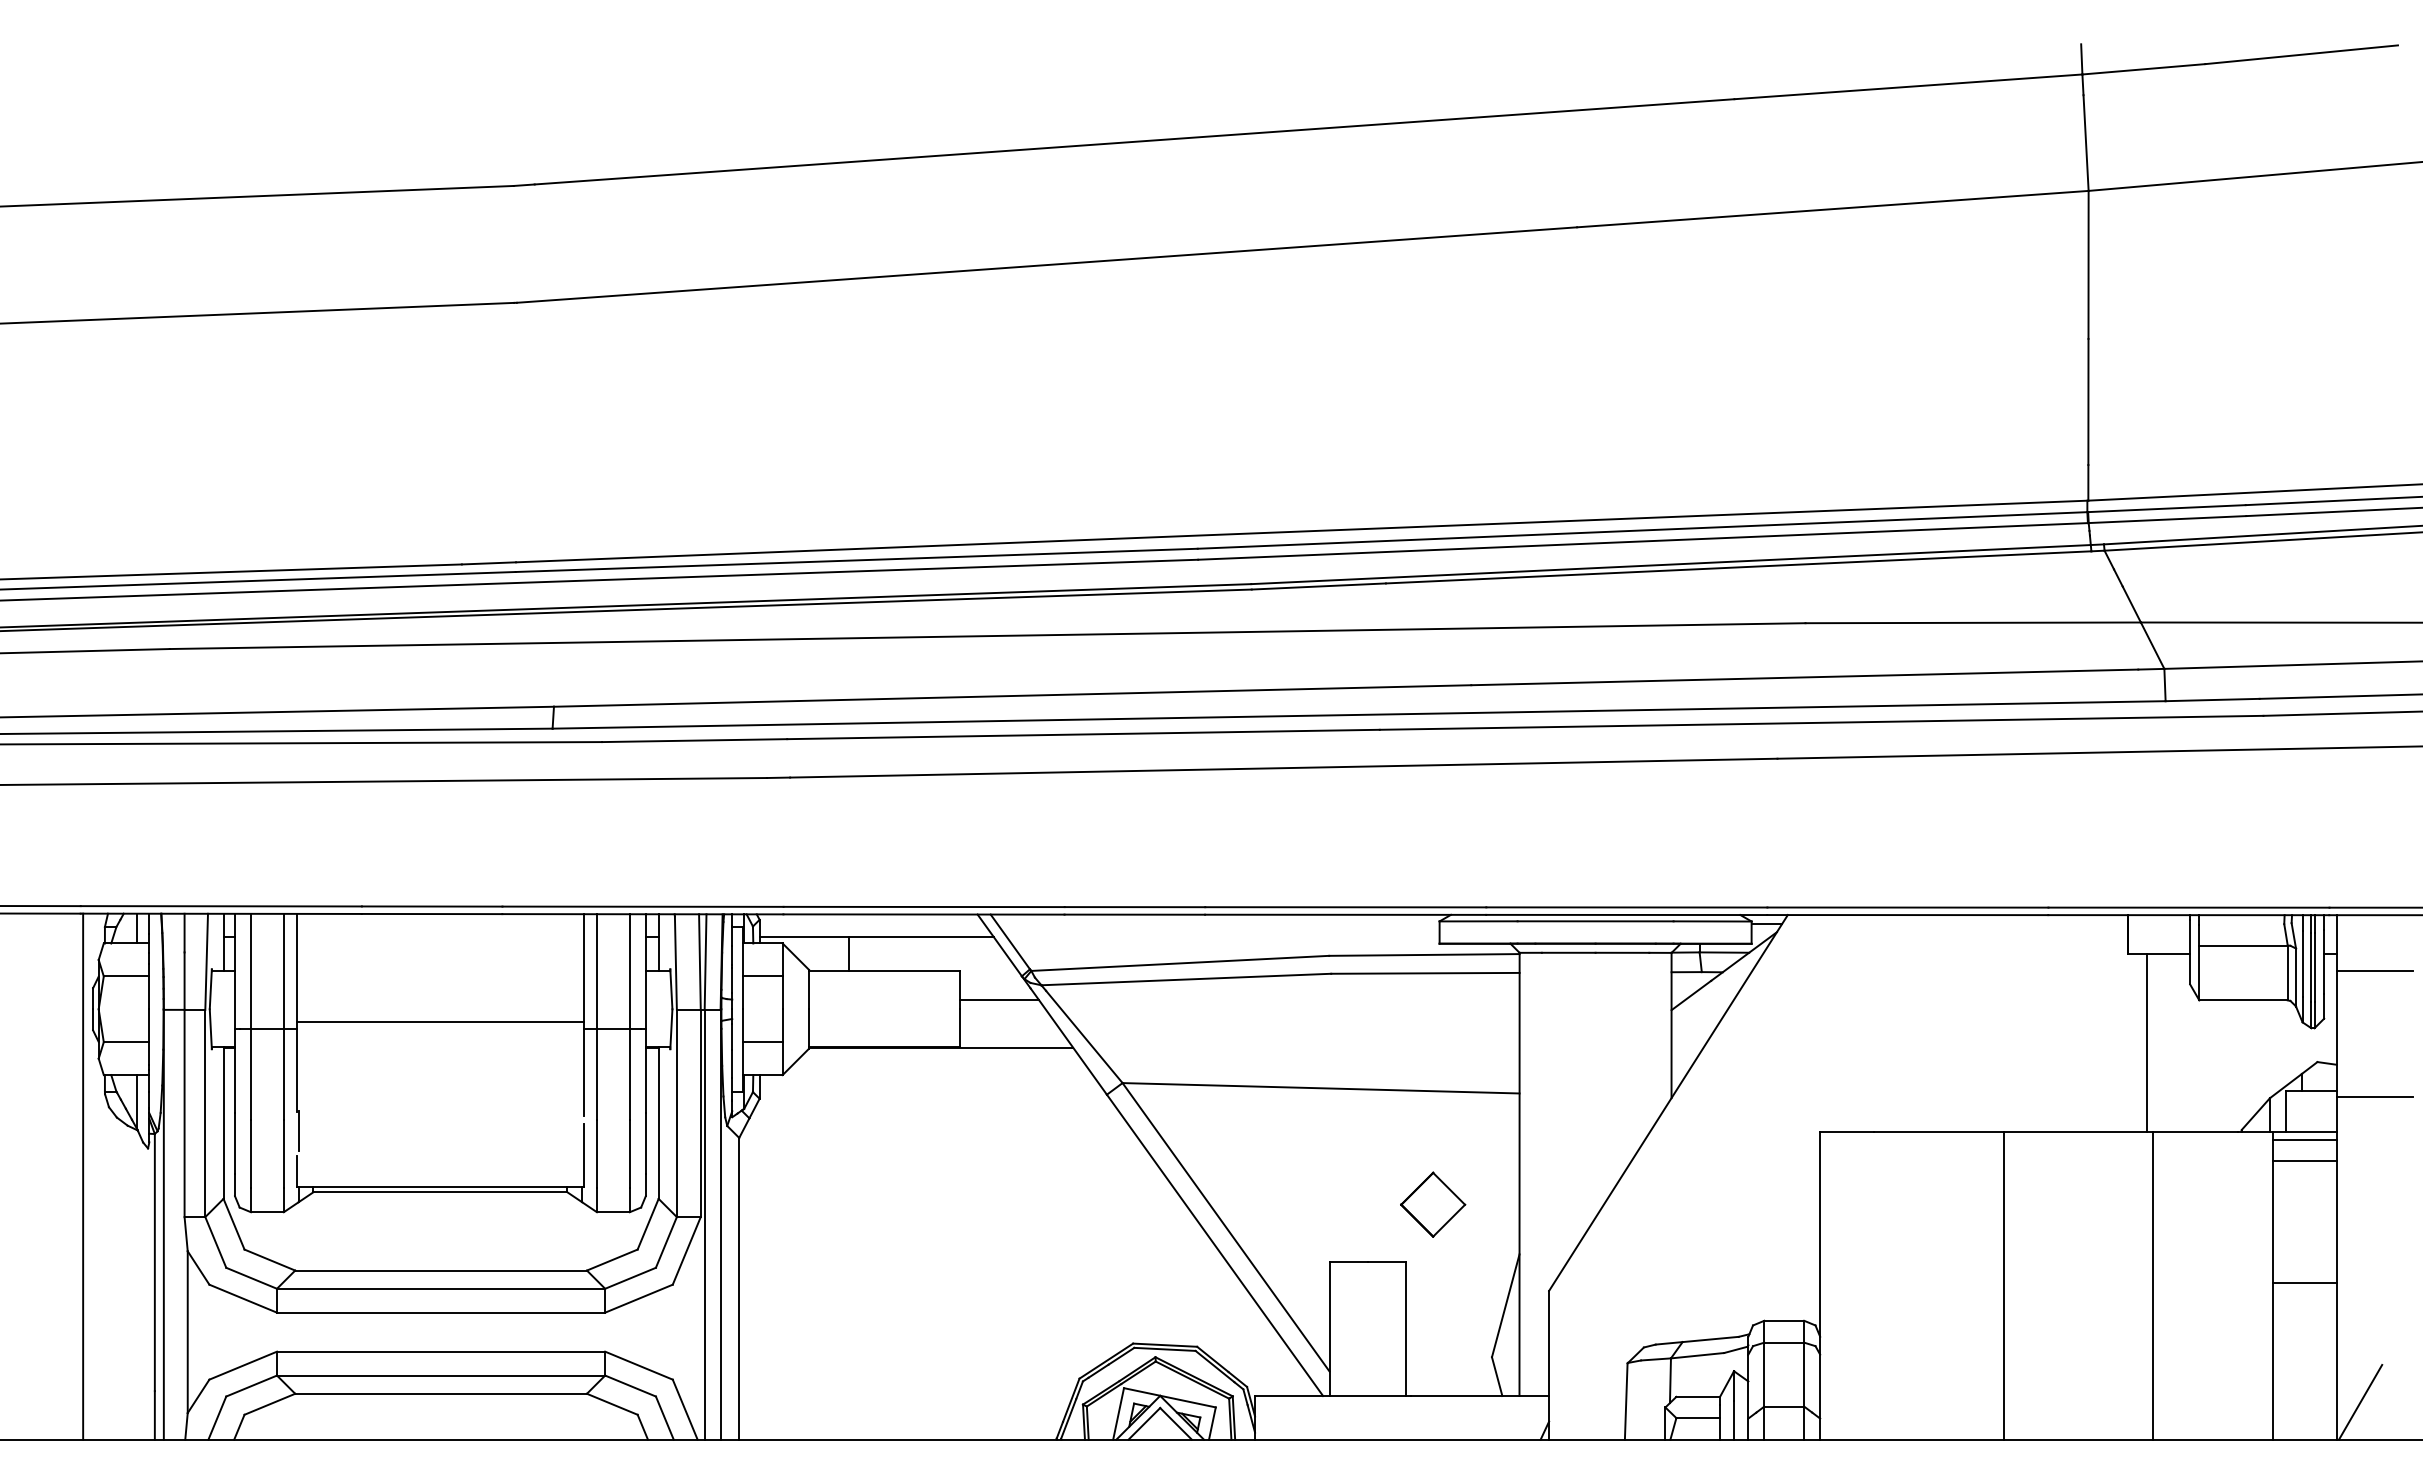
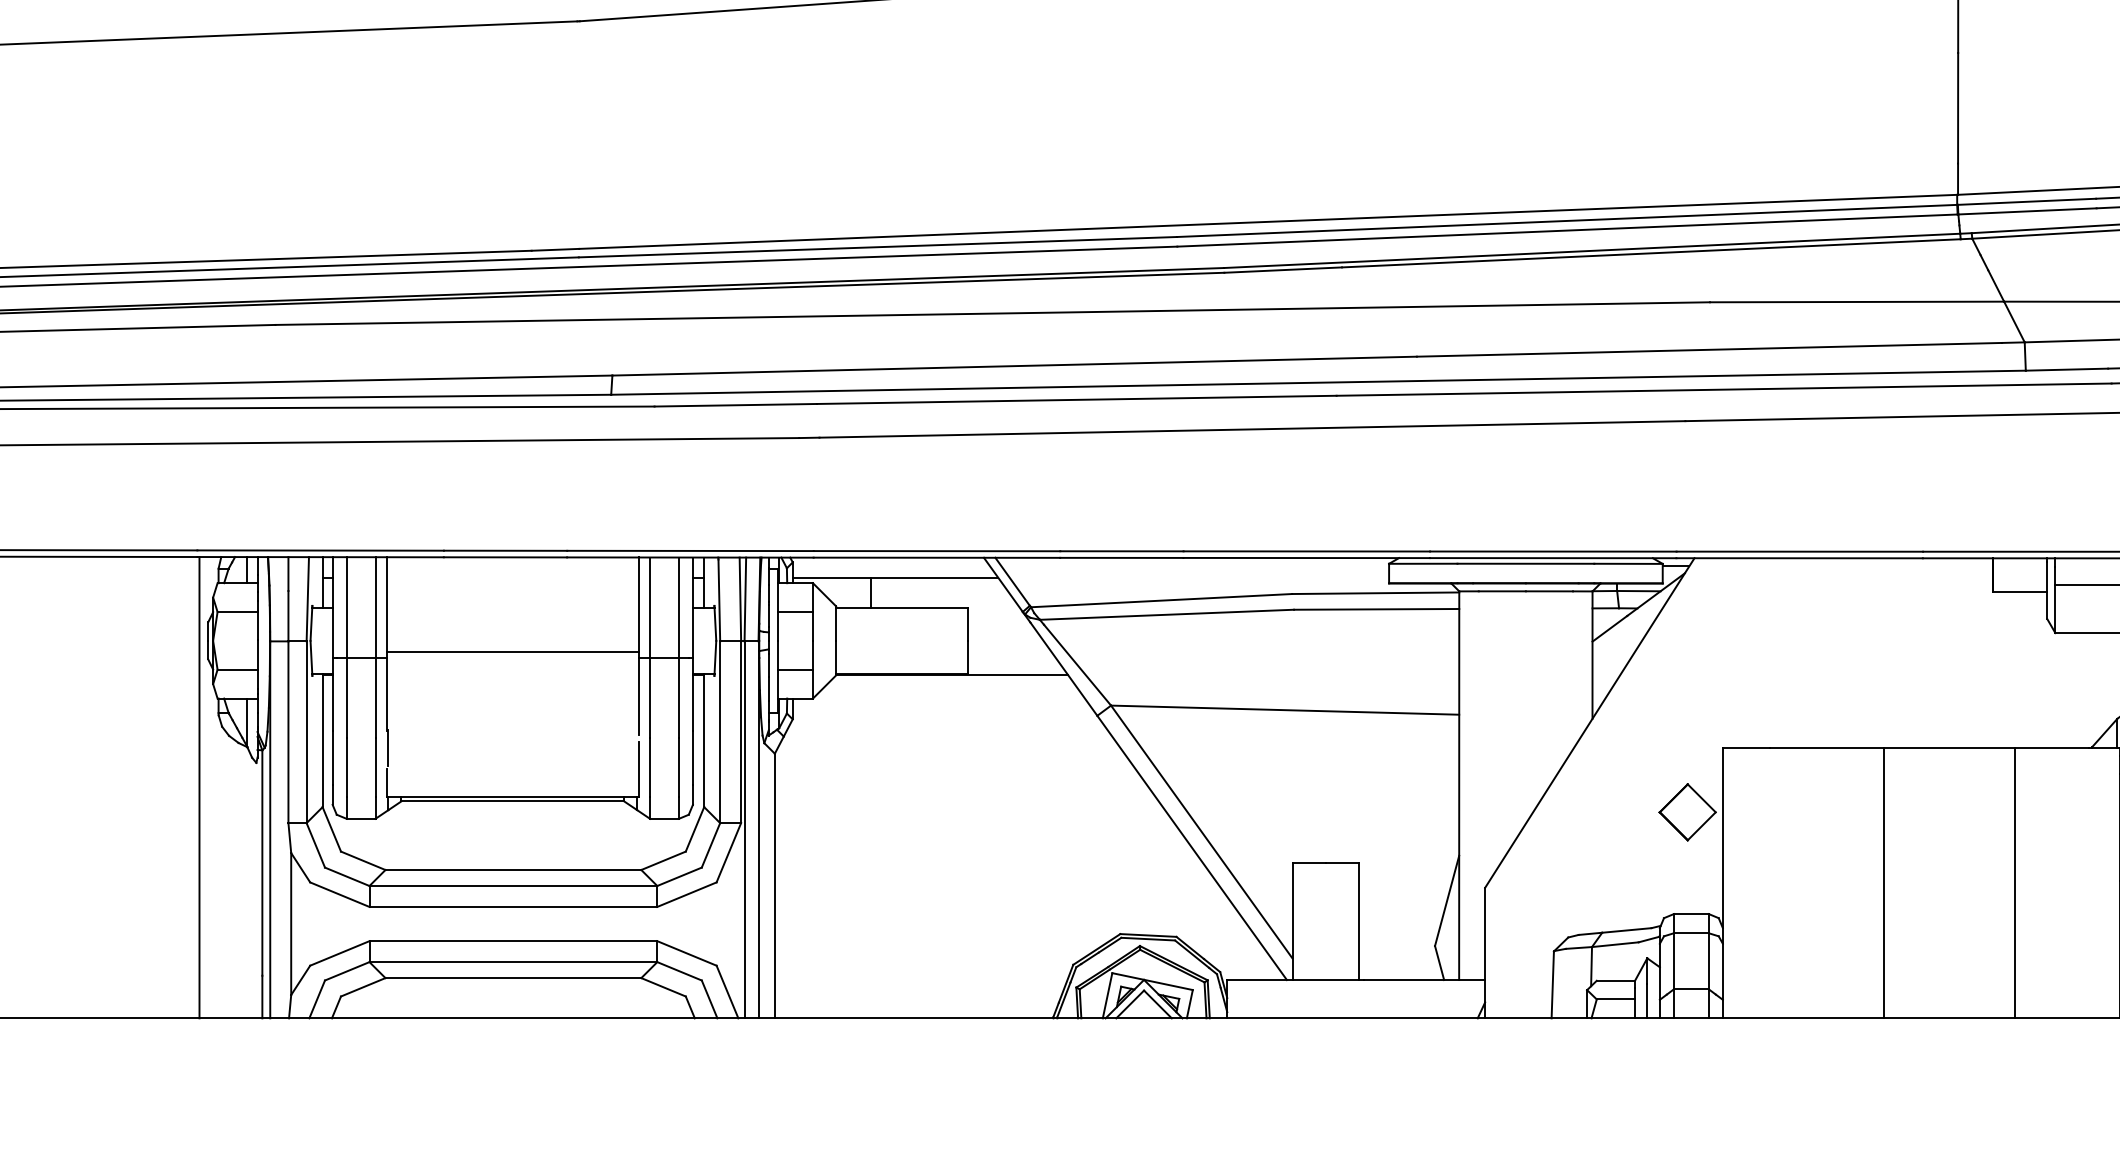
line: (999, 1000) -> (1003, 633), removed
line: (2147, 1042) -> (2009, 670), removed
part: (1433, 1204) -> (1688, 812), moved

